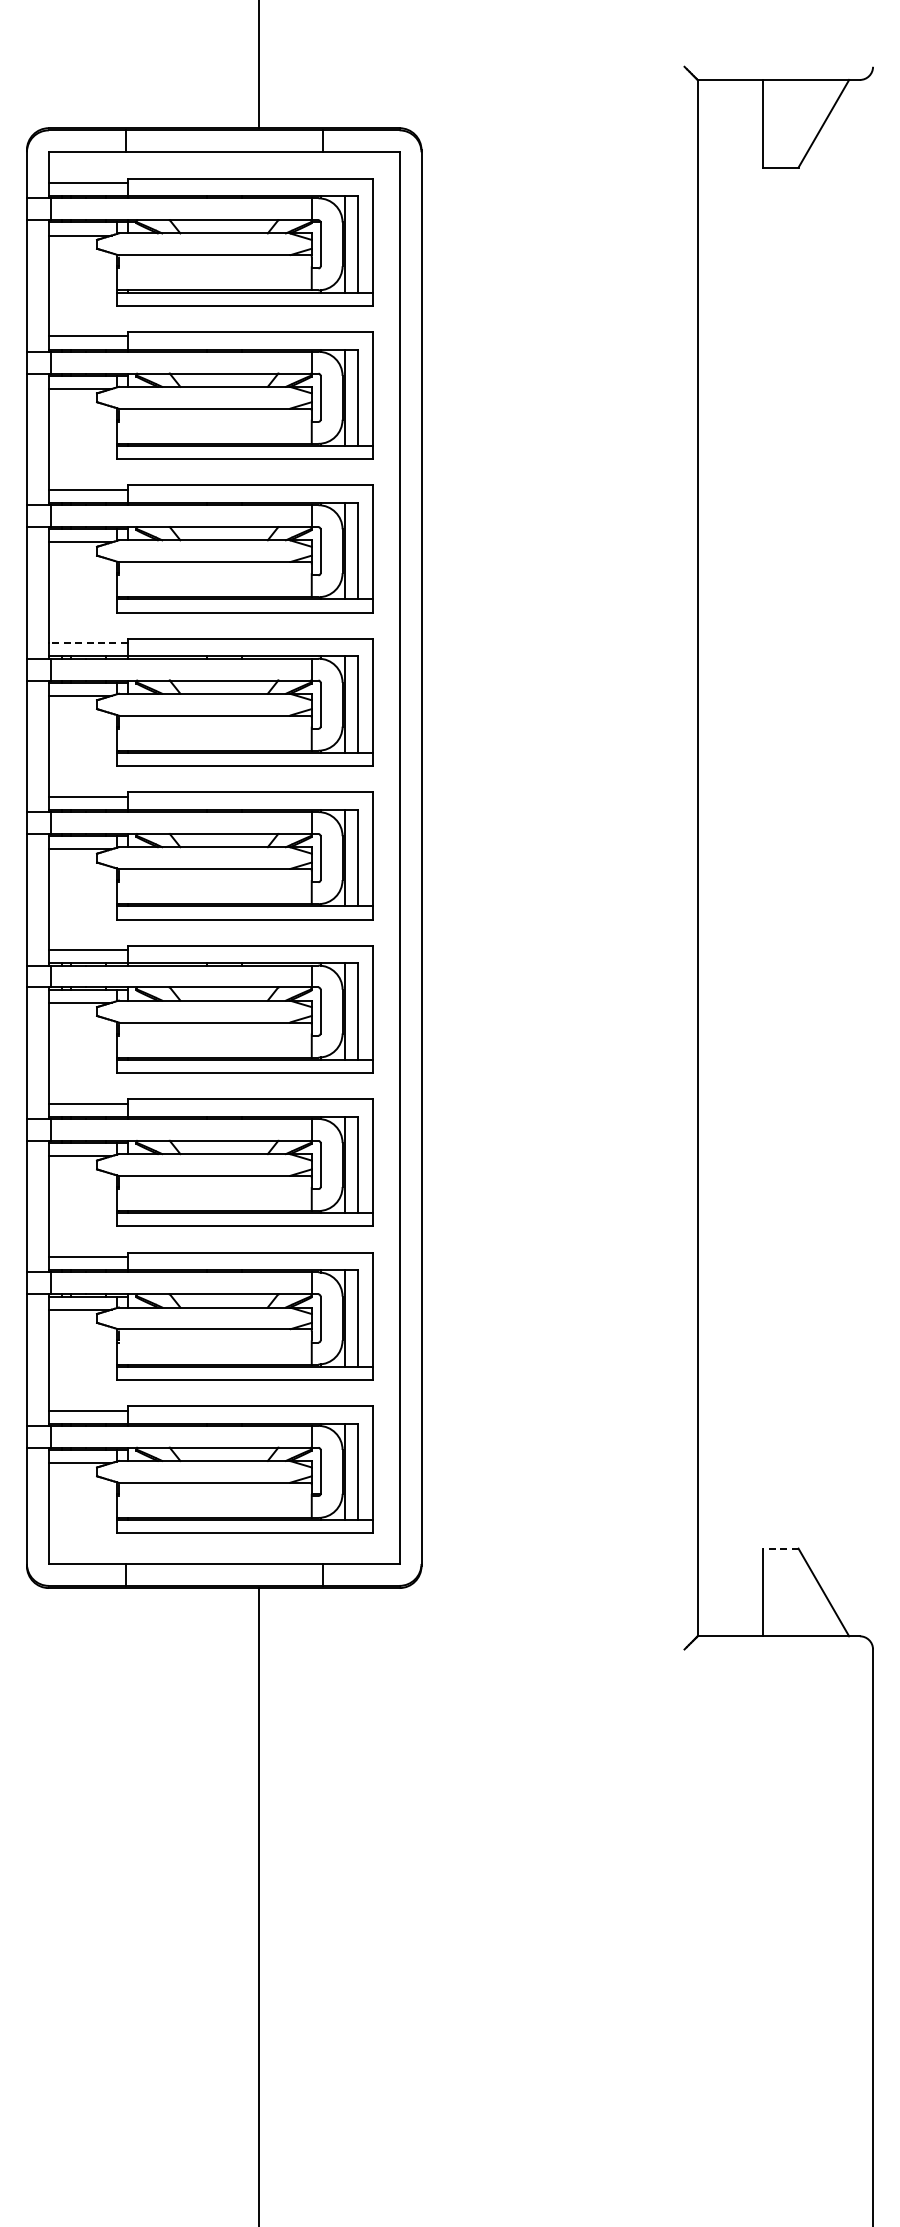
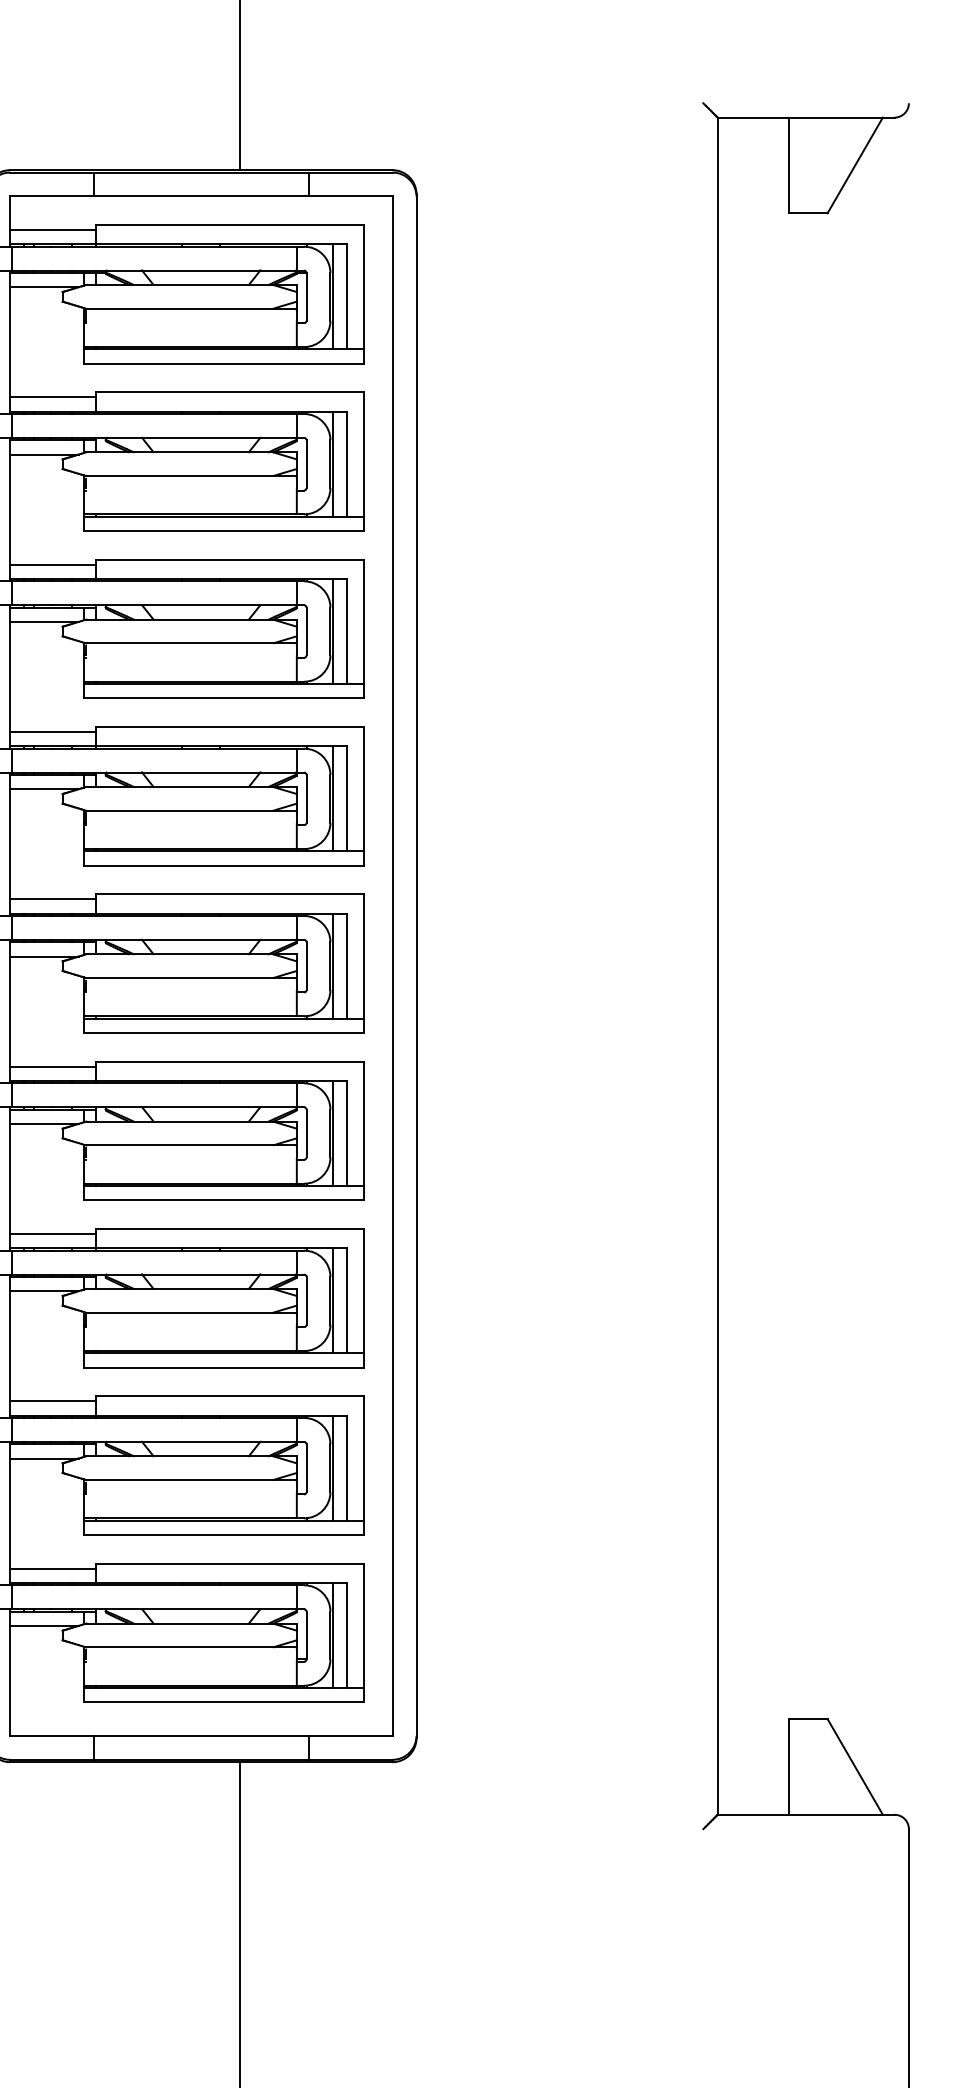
line: (87, 643) -> (52, 732), dashed -> solid
line: (780, 1548) -> (807, 1719), dashed -> solid

